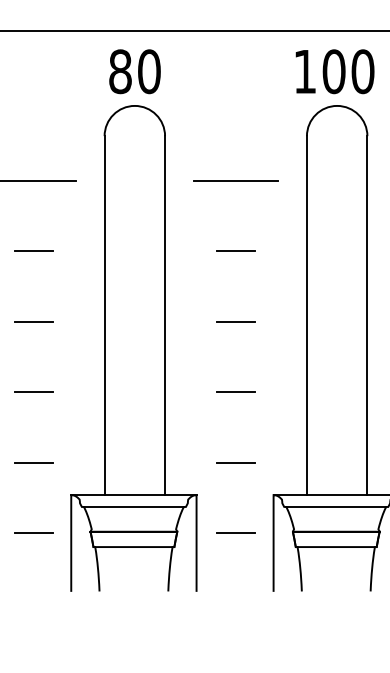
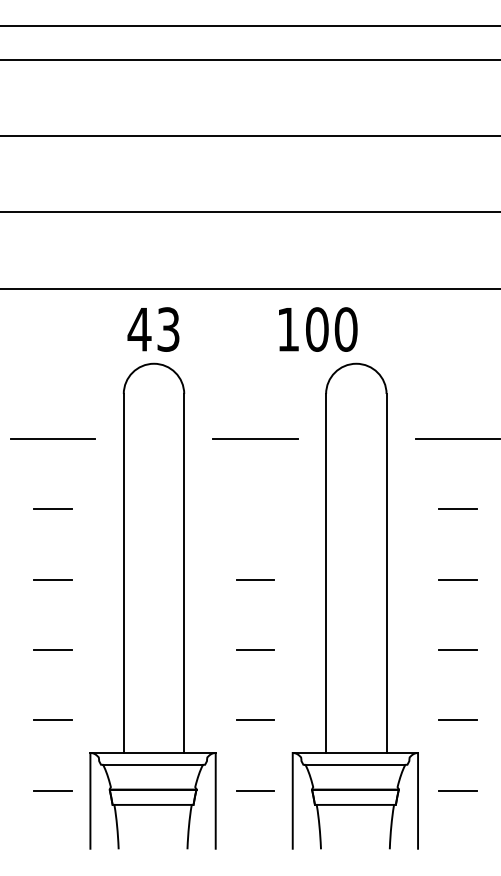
text: (134, 71) -> (153, 329), 80 -> 43
text: (335, 71) -> (318, 329), moved
line: (236, 251) -> (255, 509), removed

